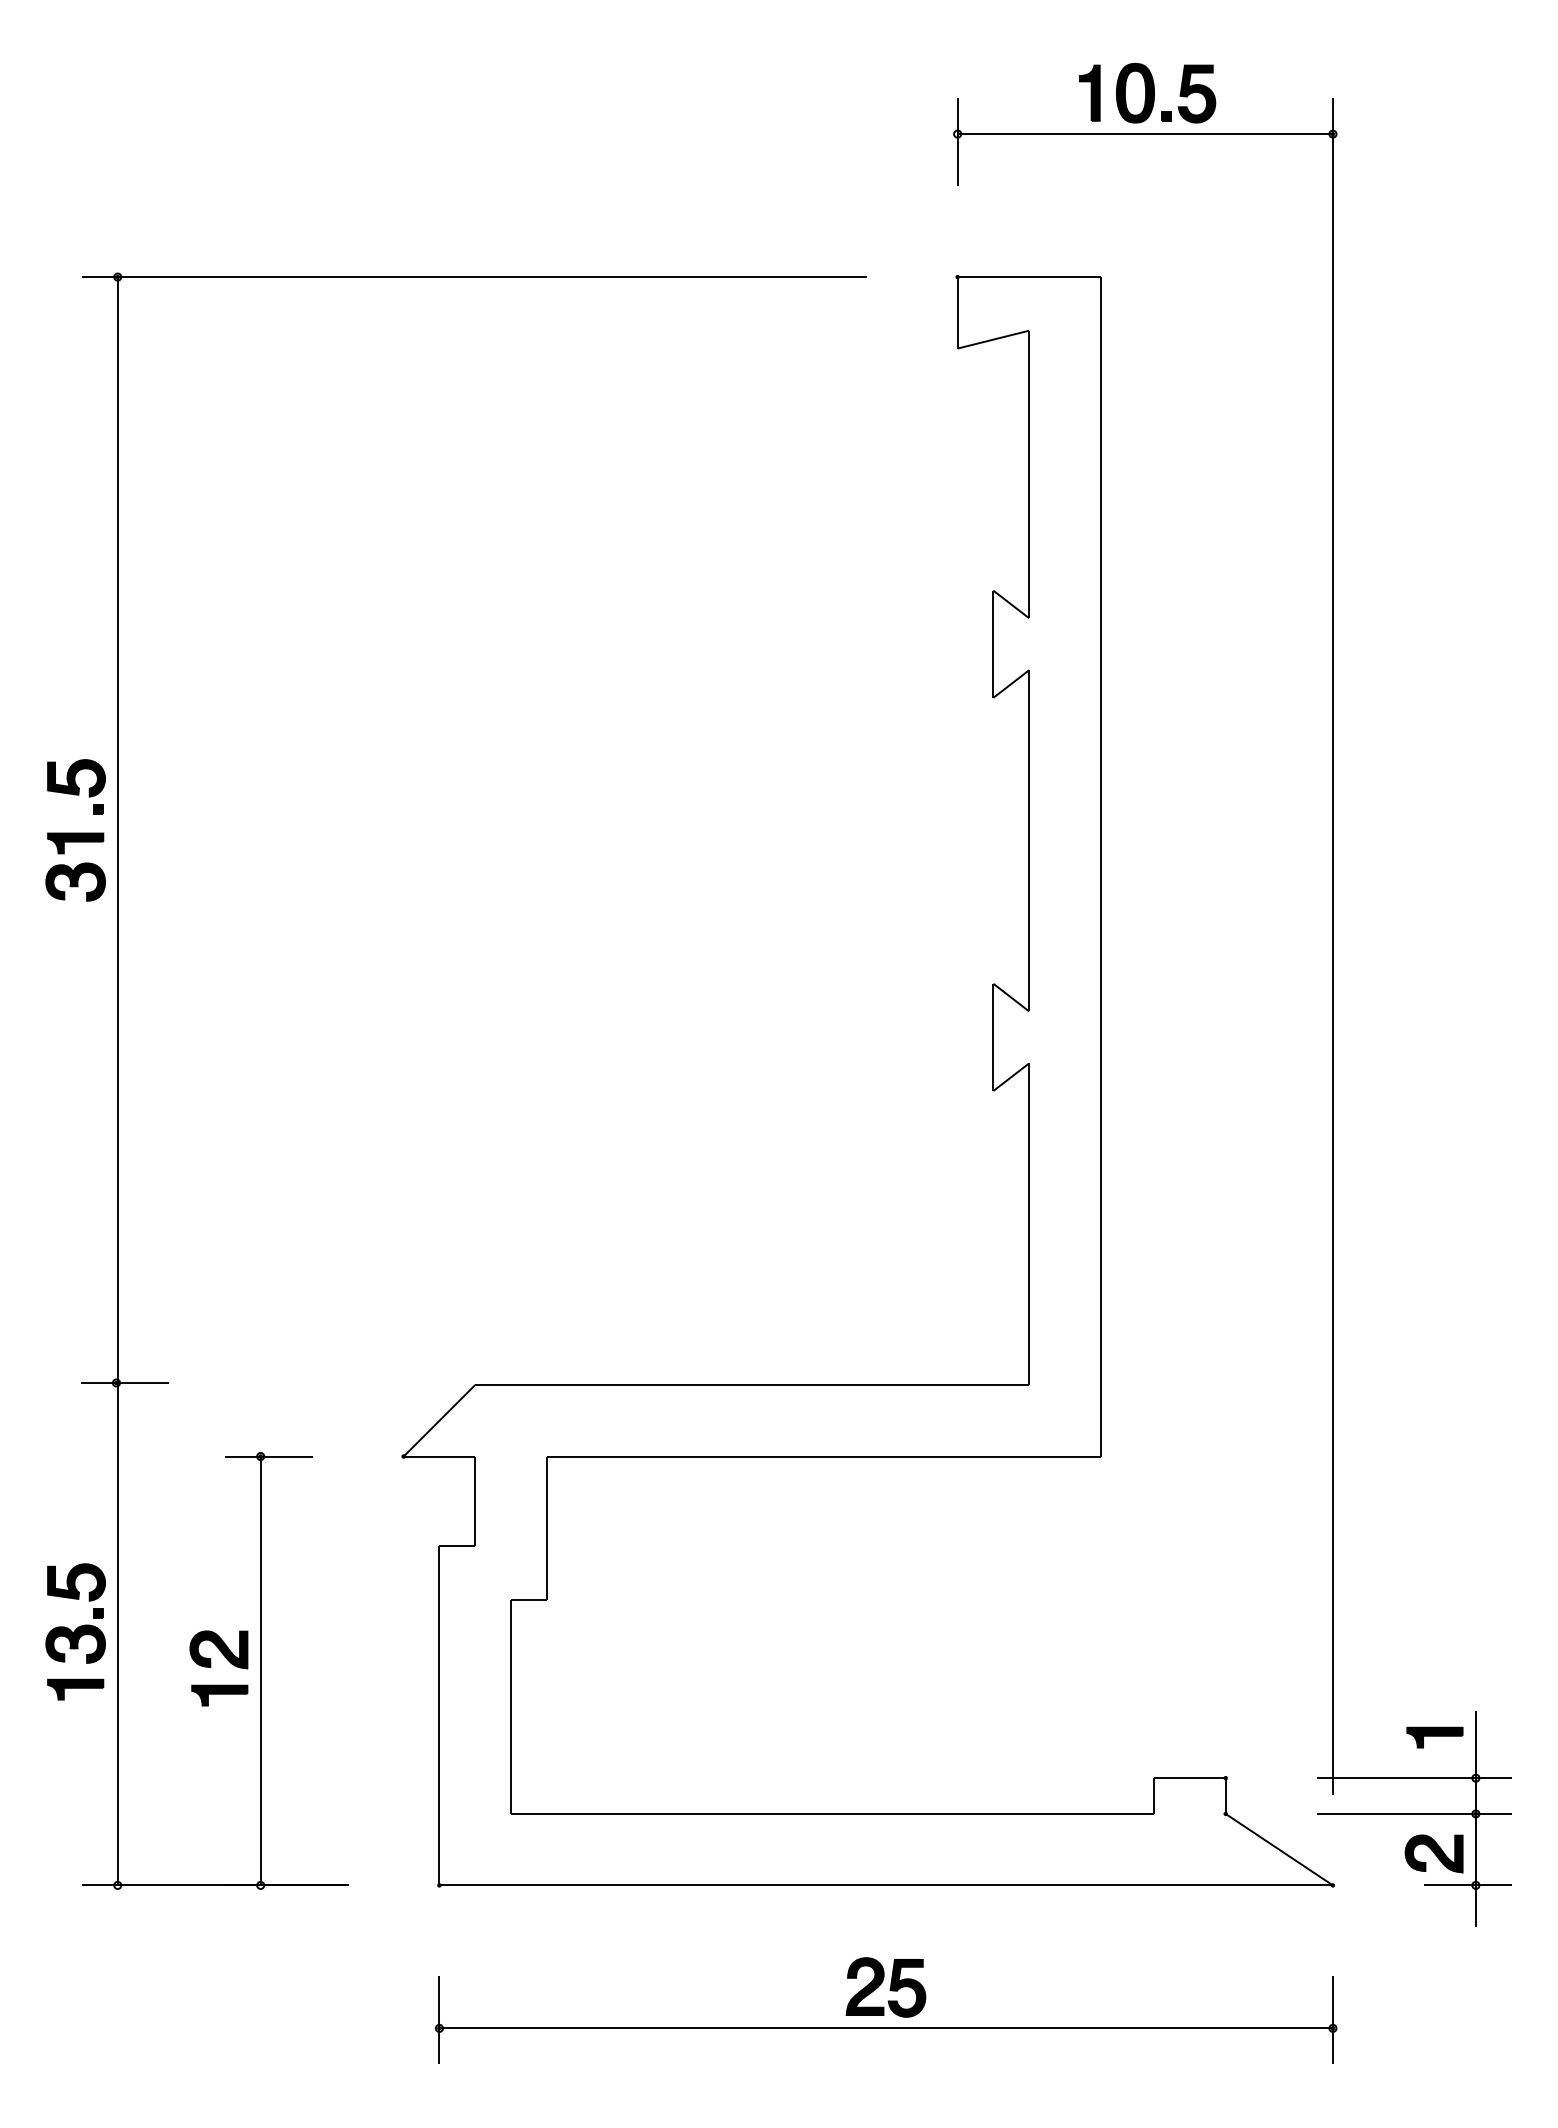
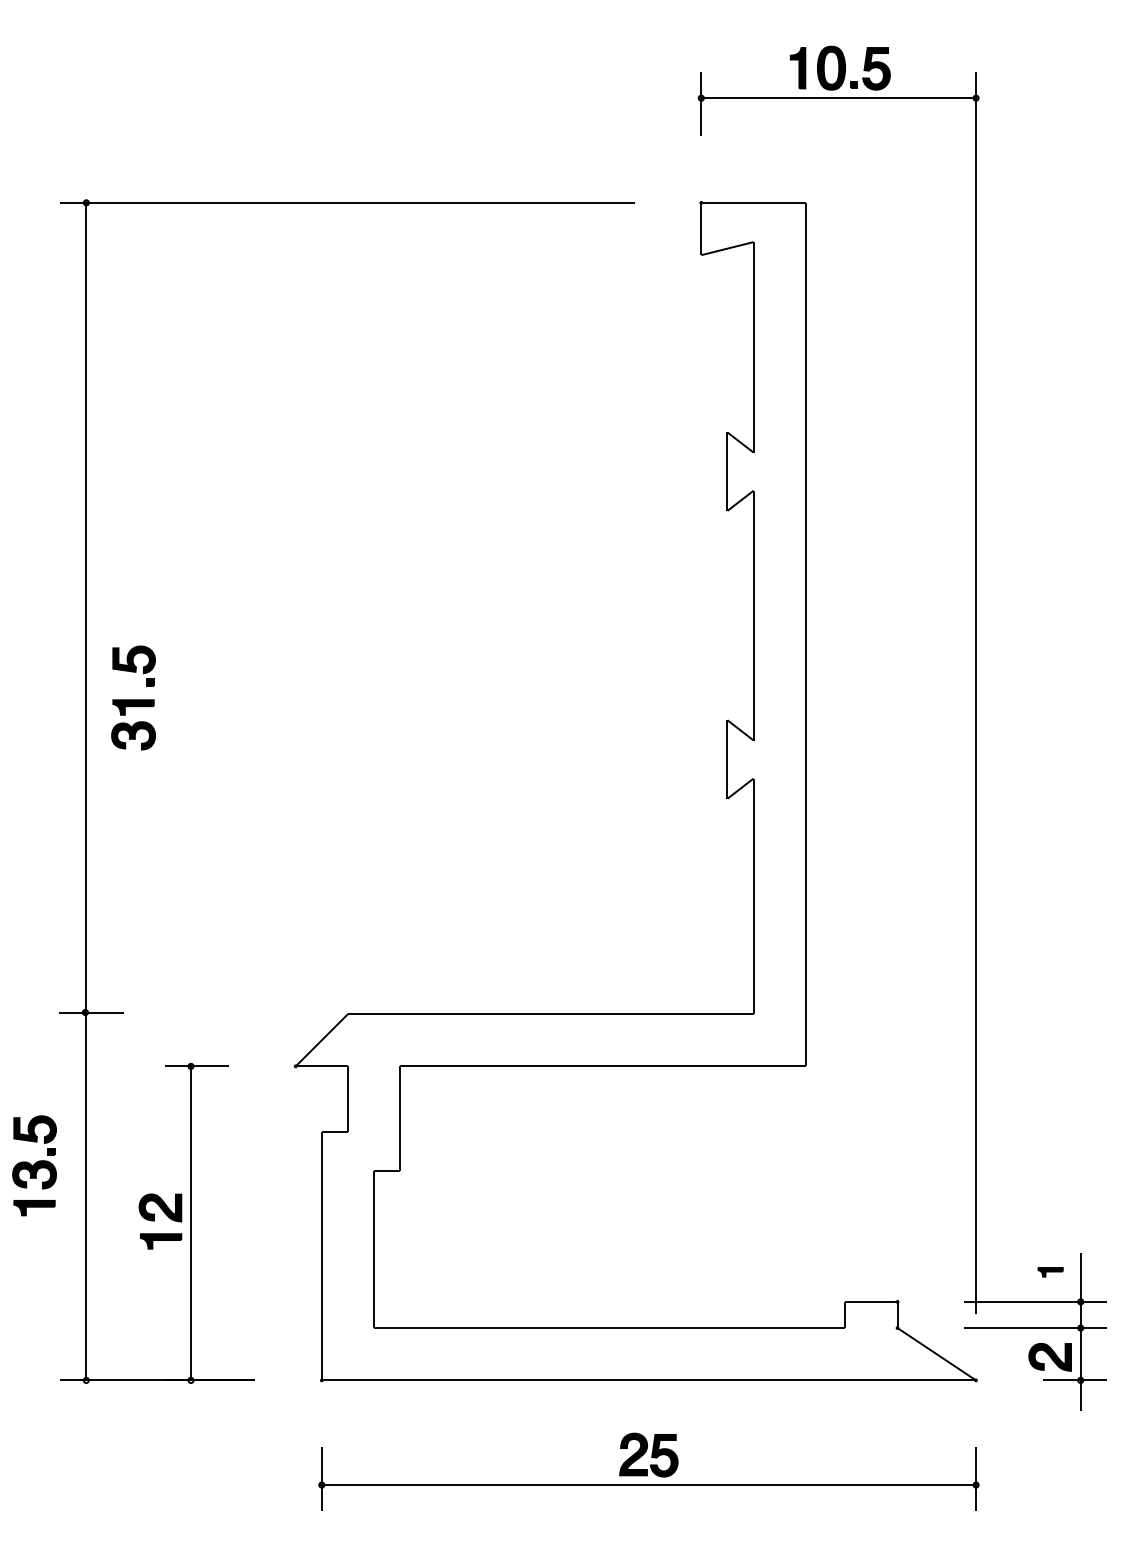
part: (75, 829) -> (133, 697), moved
part: (75, 1631) -> (34, 1165), moved
part: (1434, 1738) -> (1050, 1272), size x0.6

